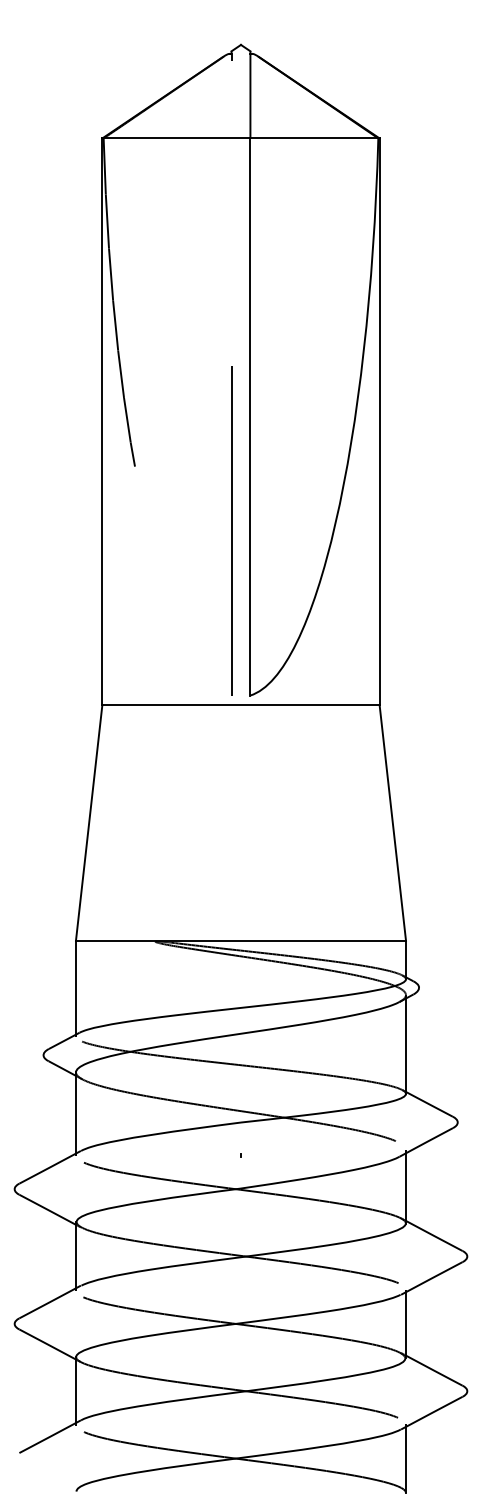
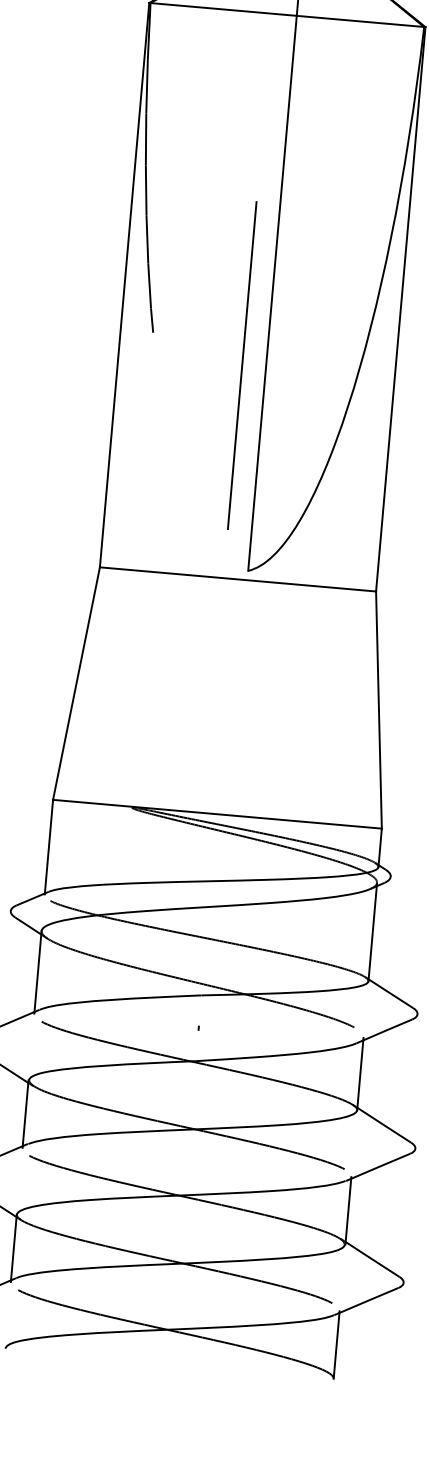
line: (231, 530) -> (242, 365), moved

